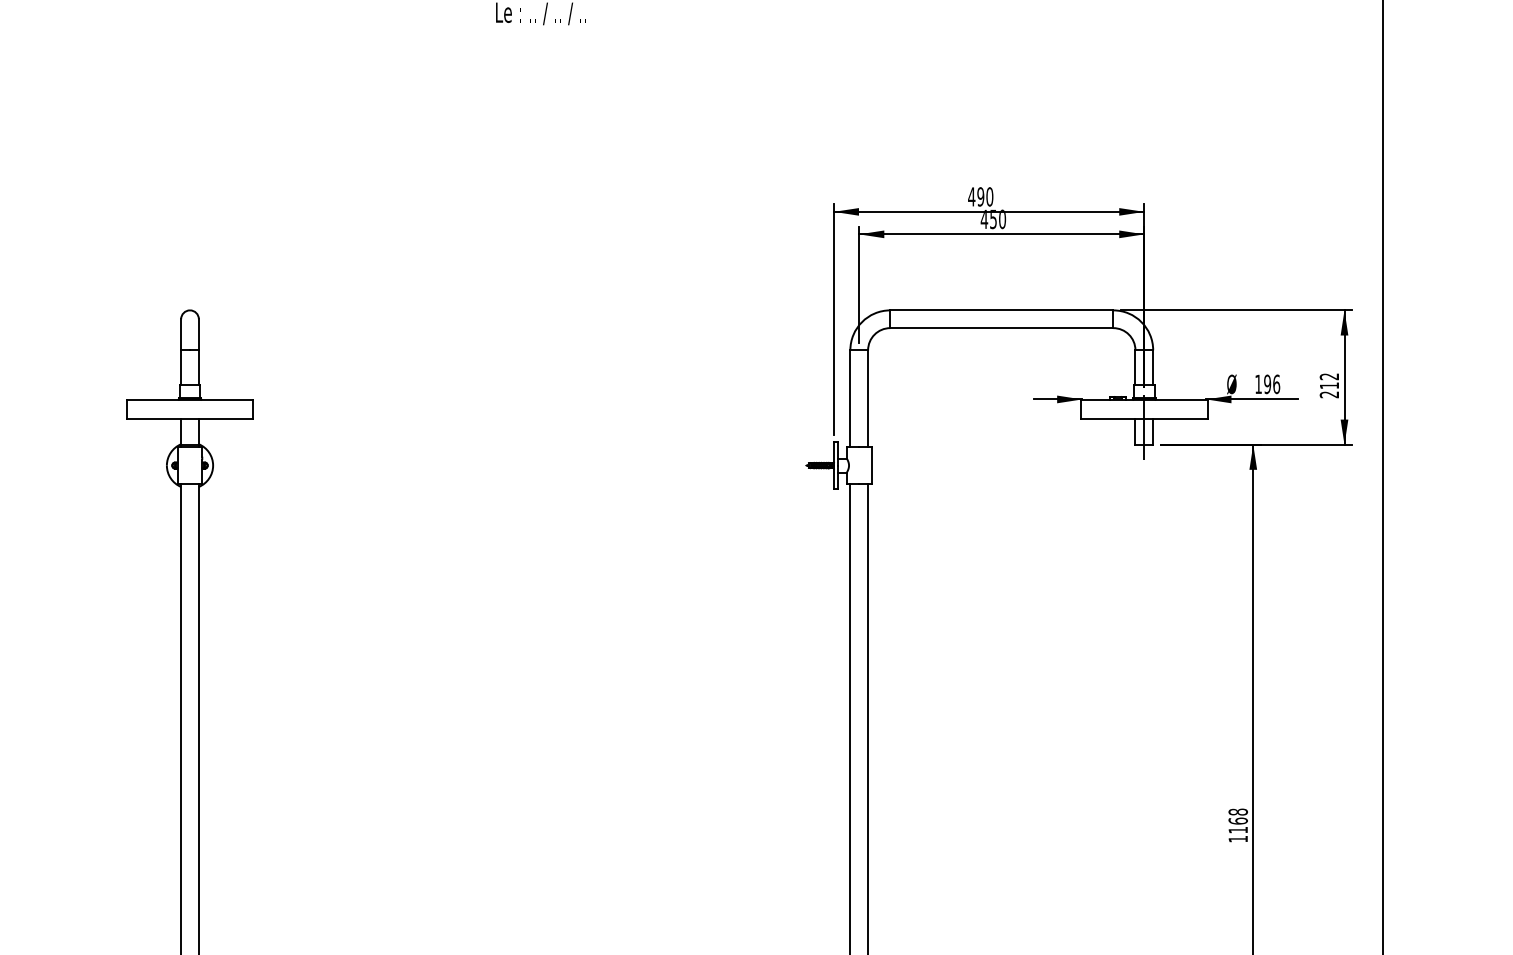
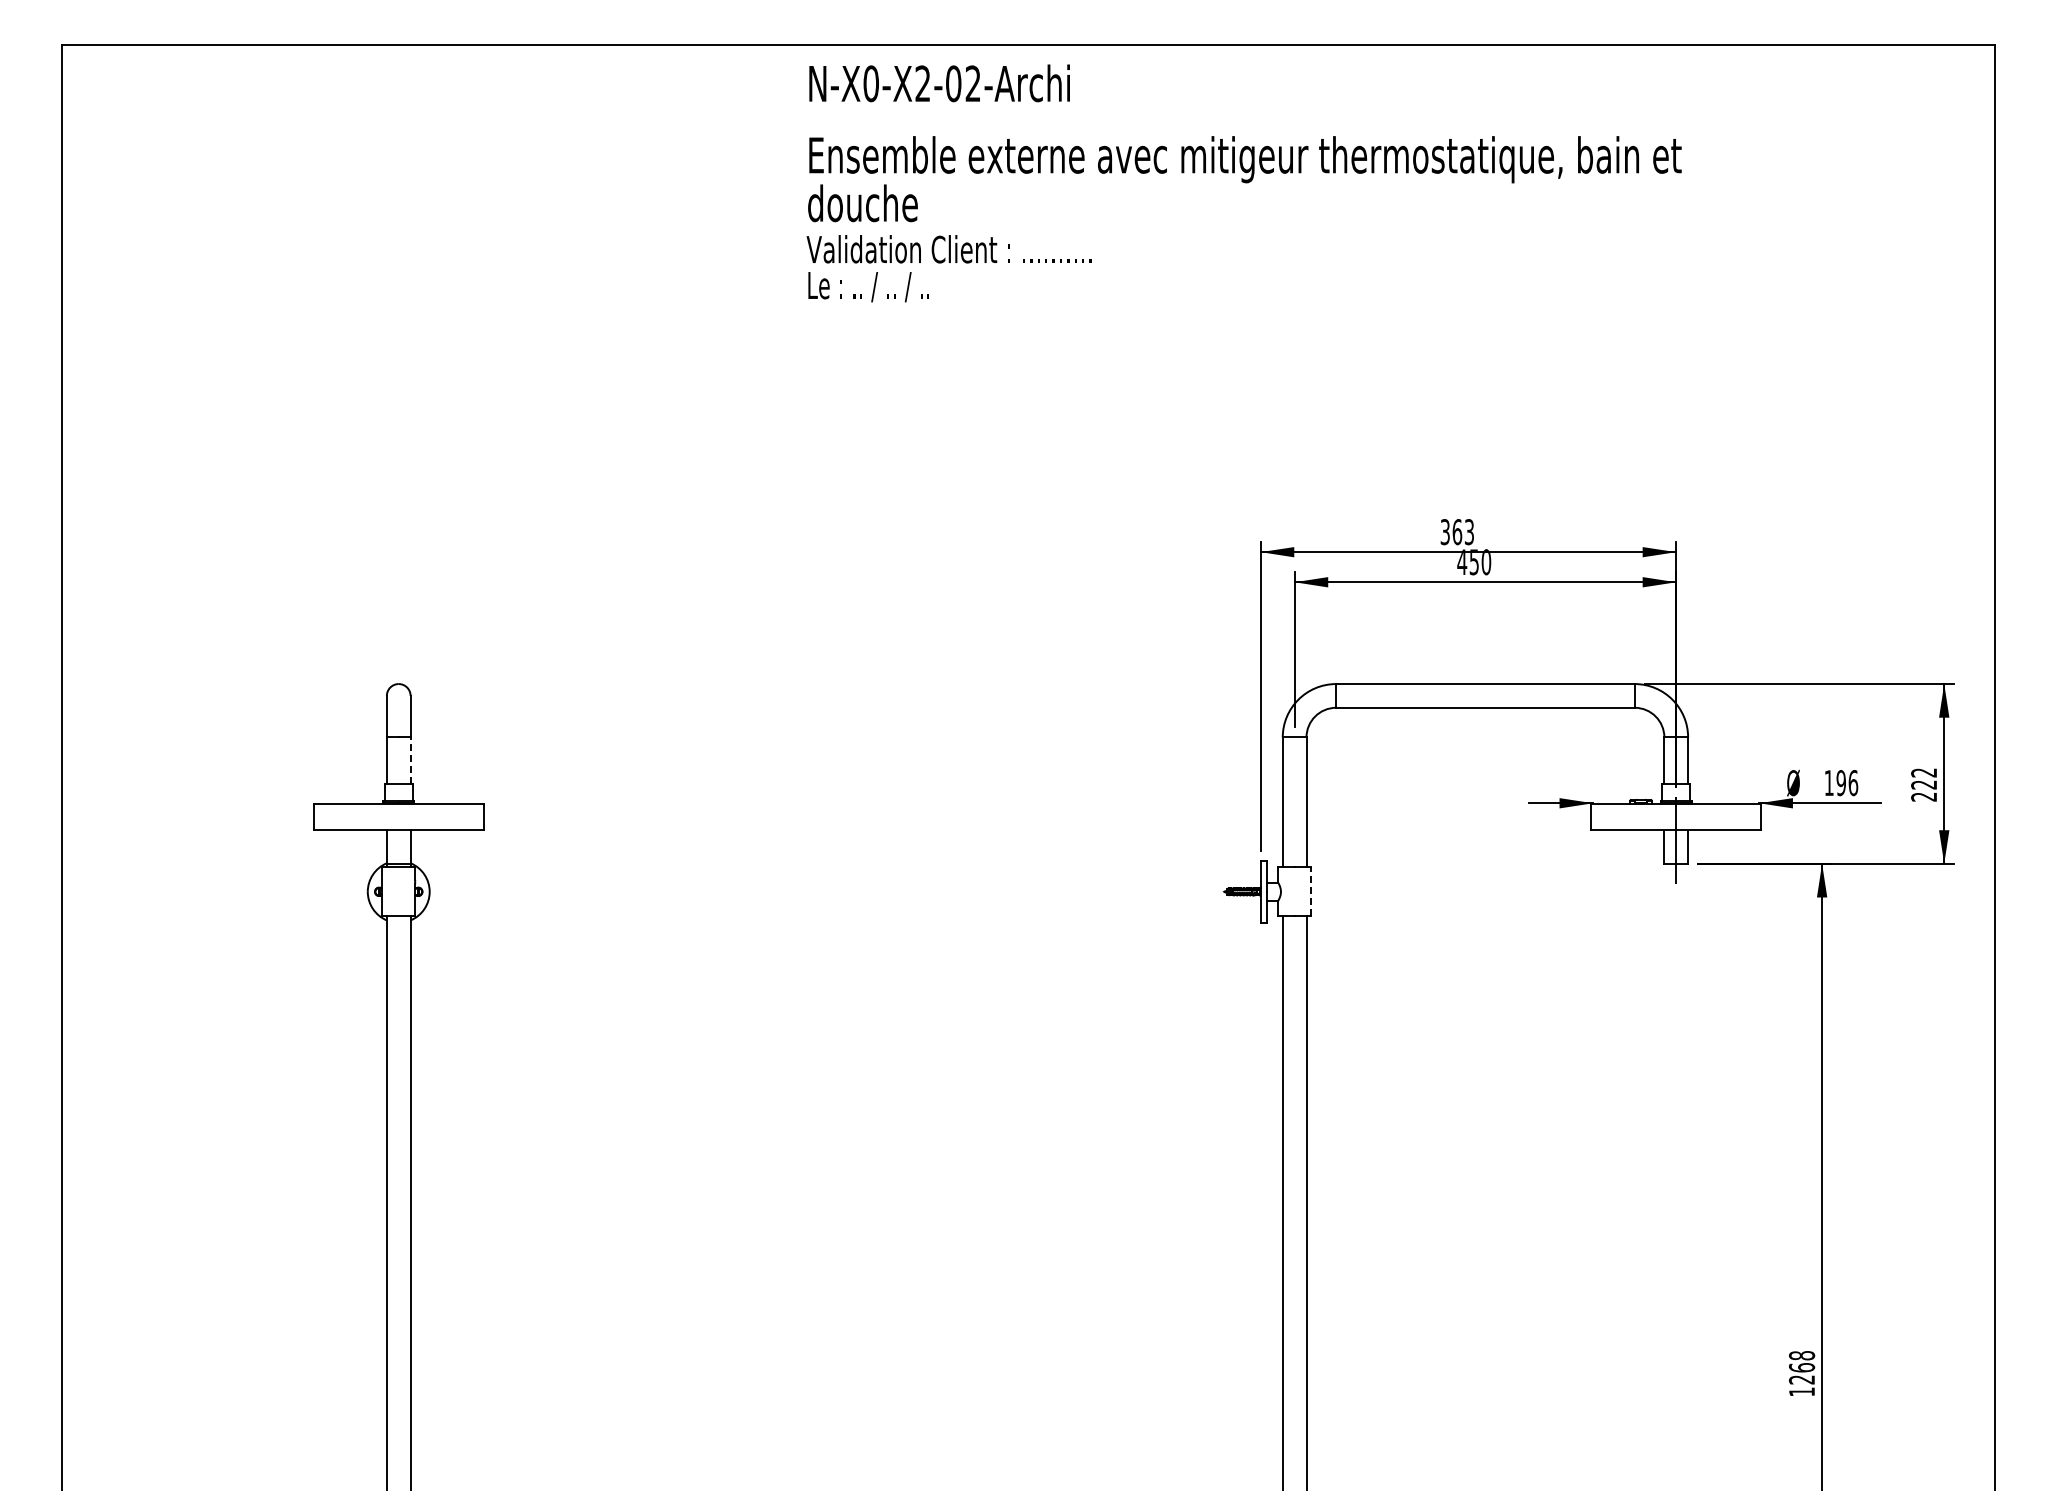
text: (980, 197) -> (1457, 532), 490 -> 363
line: (198, 367) -> (410, 760), solid -> dashed
text: (1329, 385) -> (1923, 784), 212 -> 222
line: (871, 465) -> (1311, 891), solid -> dashed
text: (1237, 829) -> (1801, 1379), 1168 -> 1268

